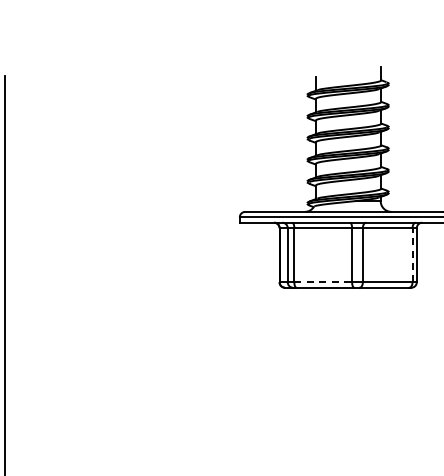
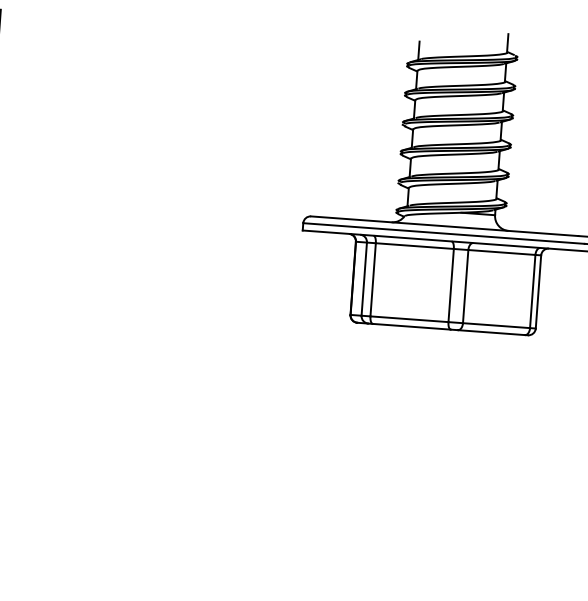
line: (412, 254) -> (532, 290), dashed -> solid
line: (323, 282) -> (409, 319), dashed -> solid

